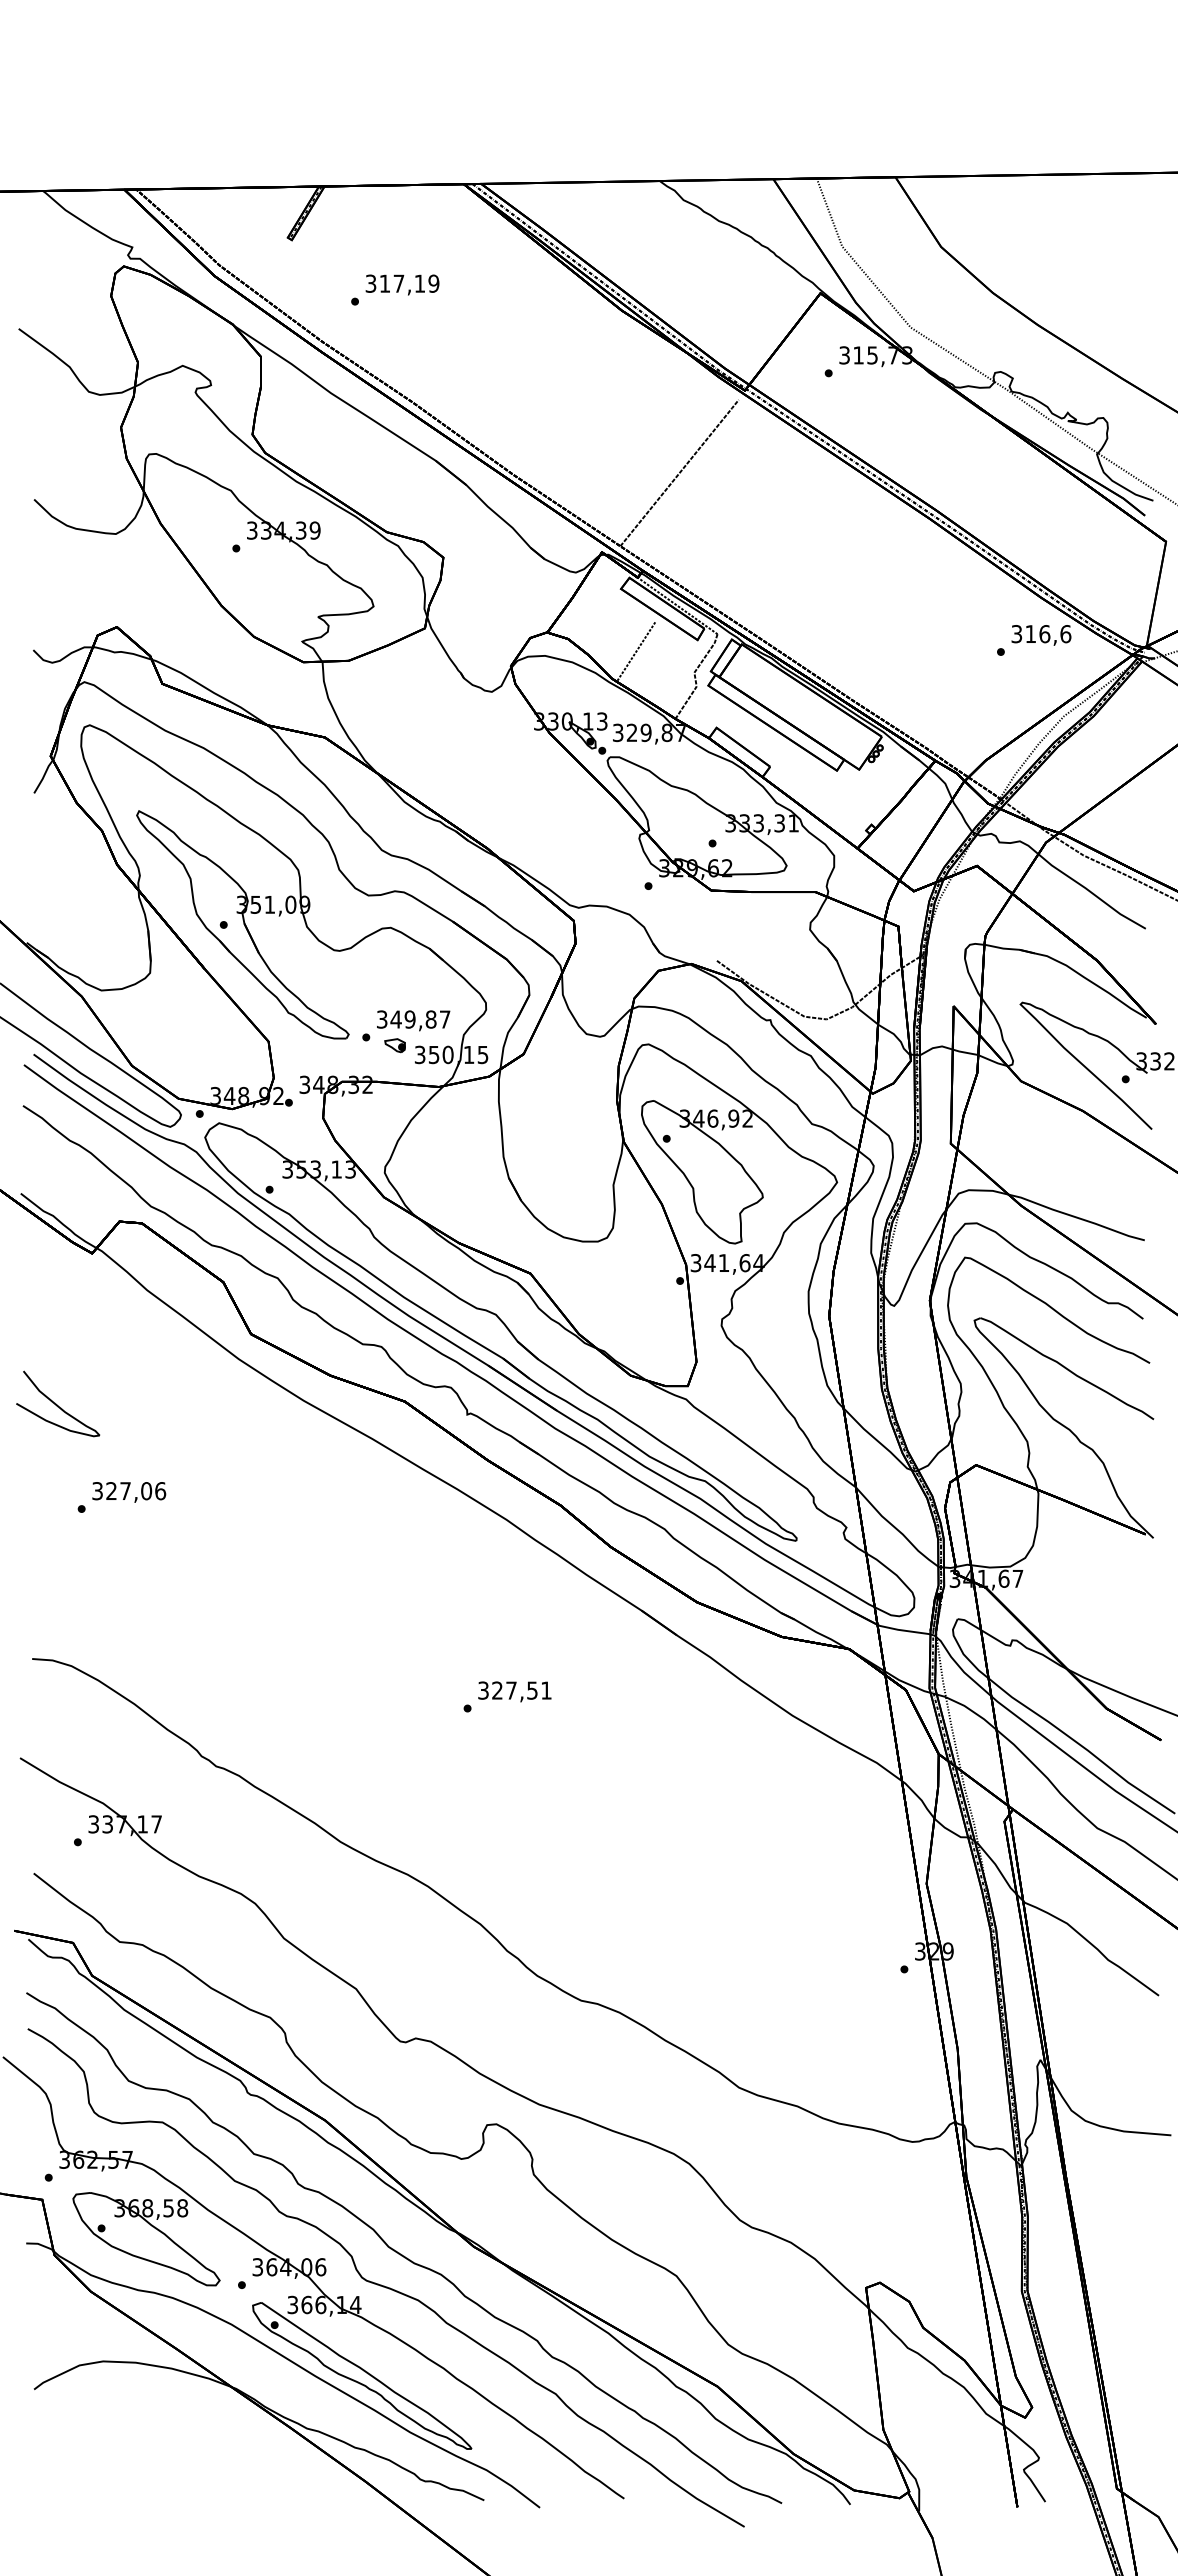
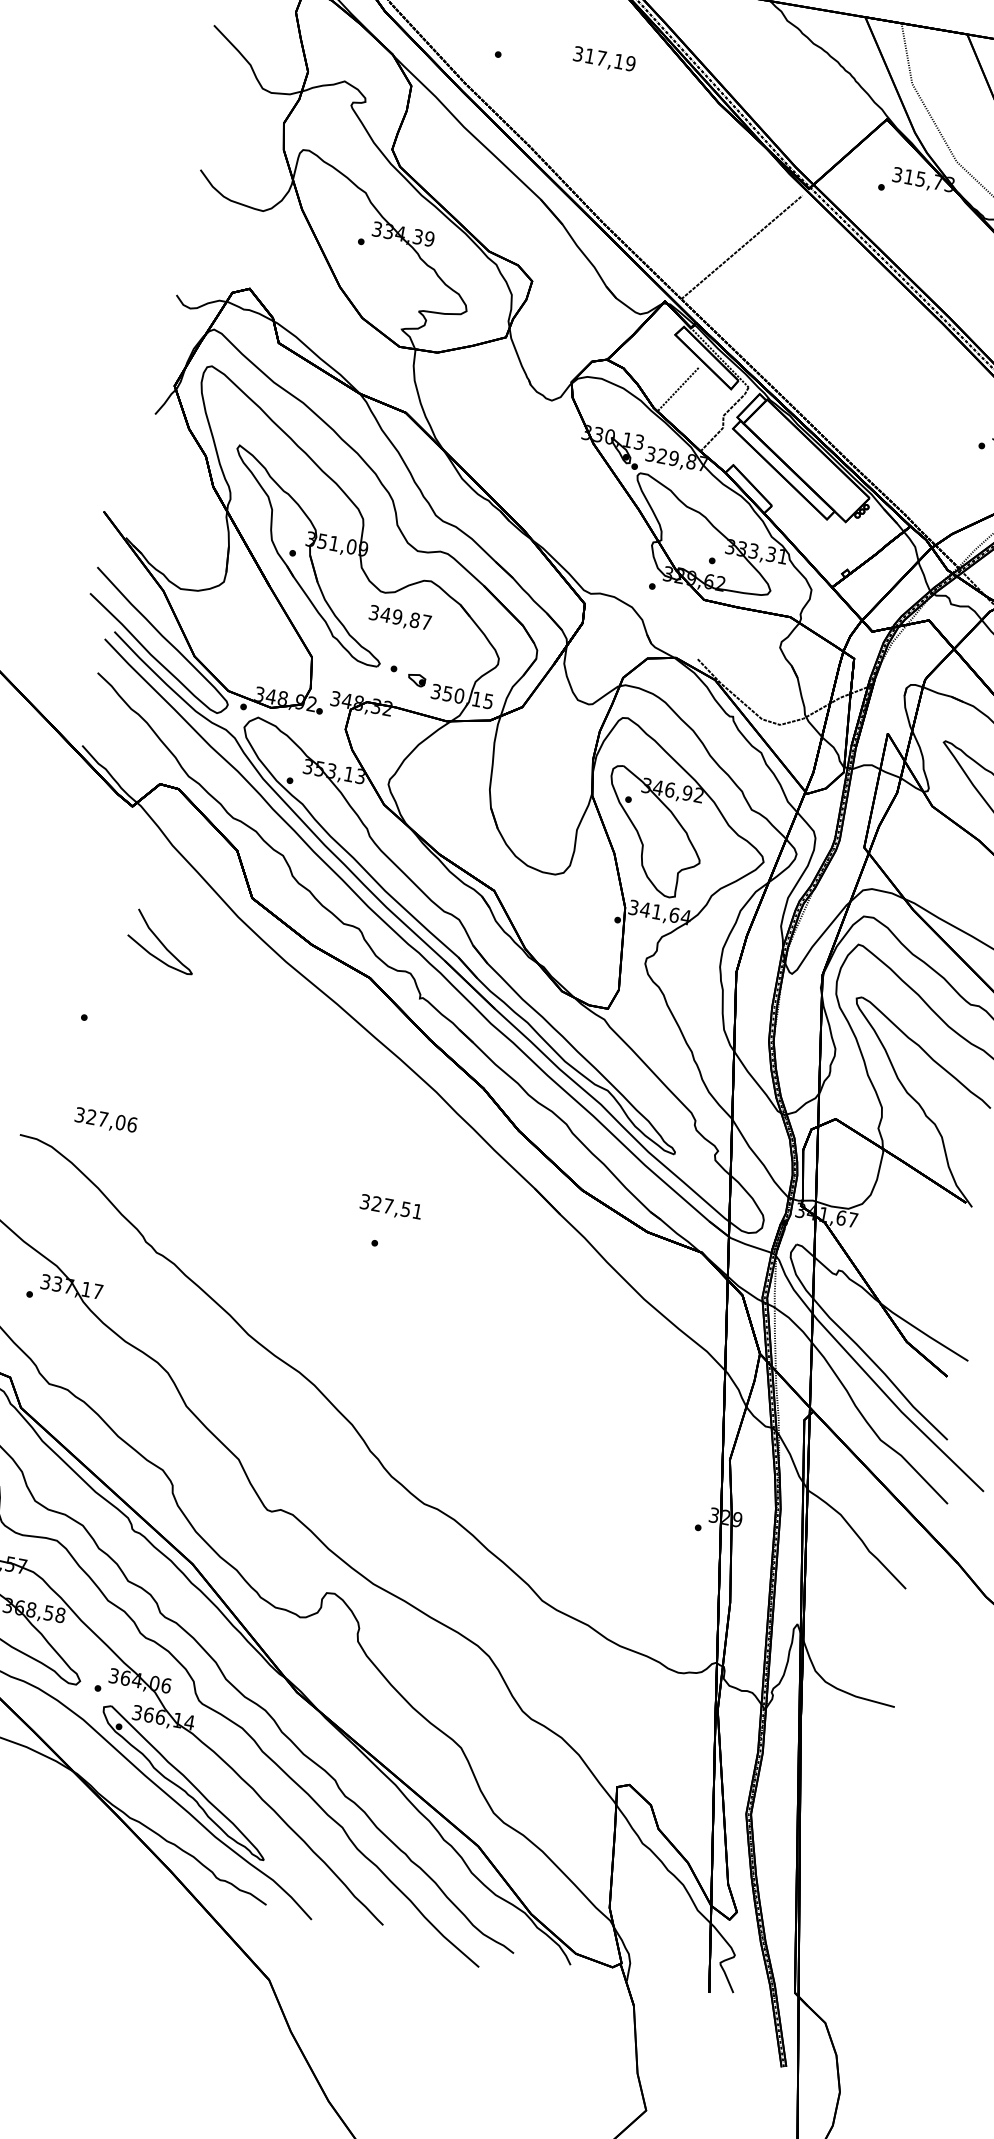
text: (402, 284) -> (604, 59), moved
text: (413, 1020) -> (400, 618), moved
curve: (57, 1404) -> (161, 941), moved
text: (129, 1492) -> (106, 1121), moved
text: (514, 1691) -> (390, 1207), moved

